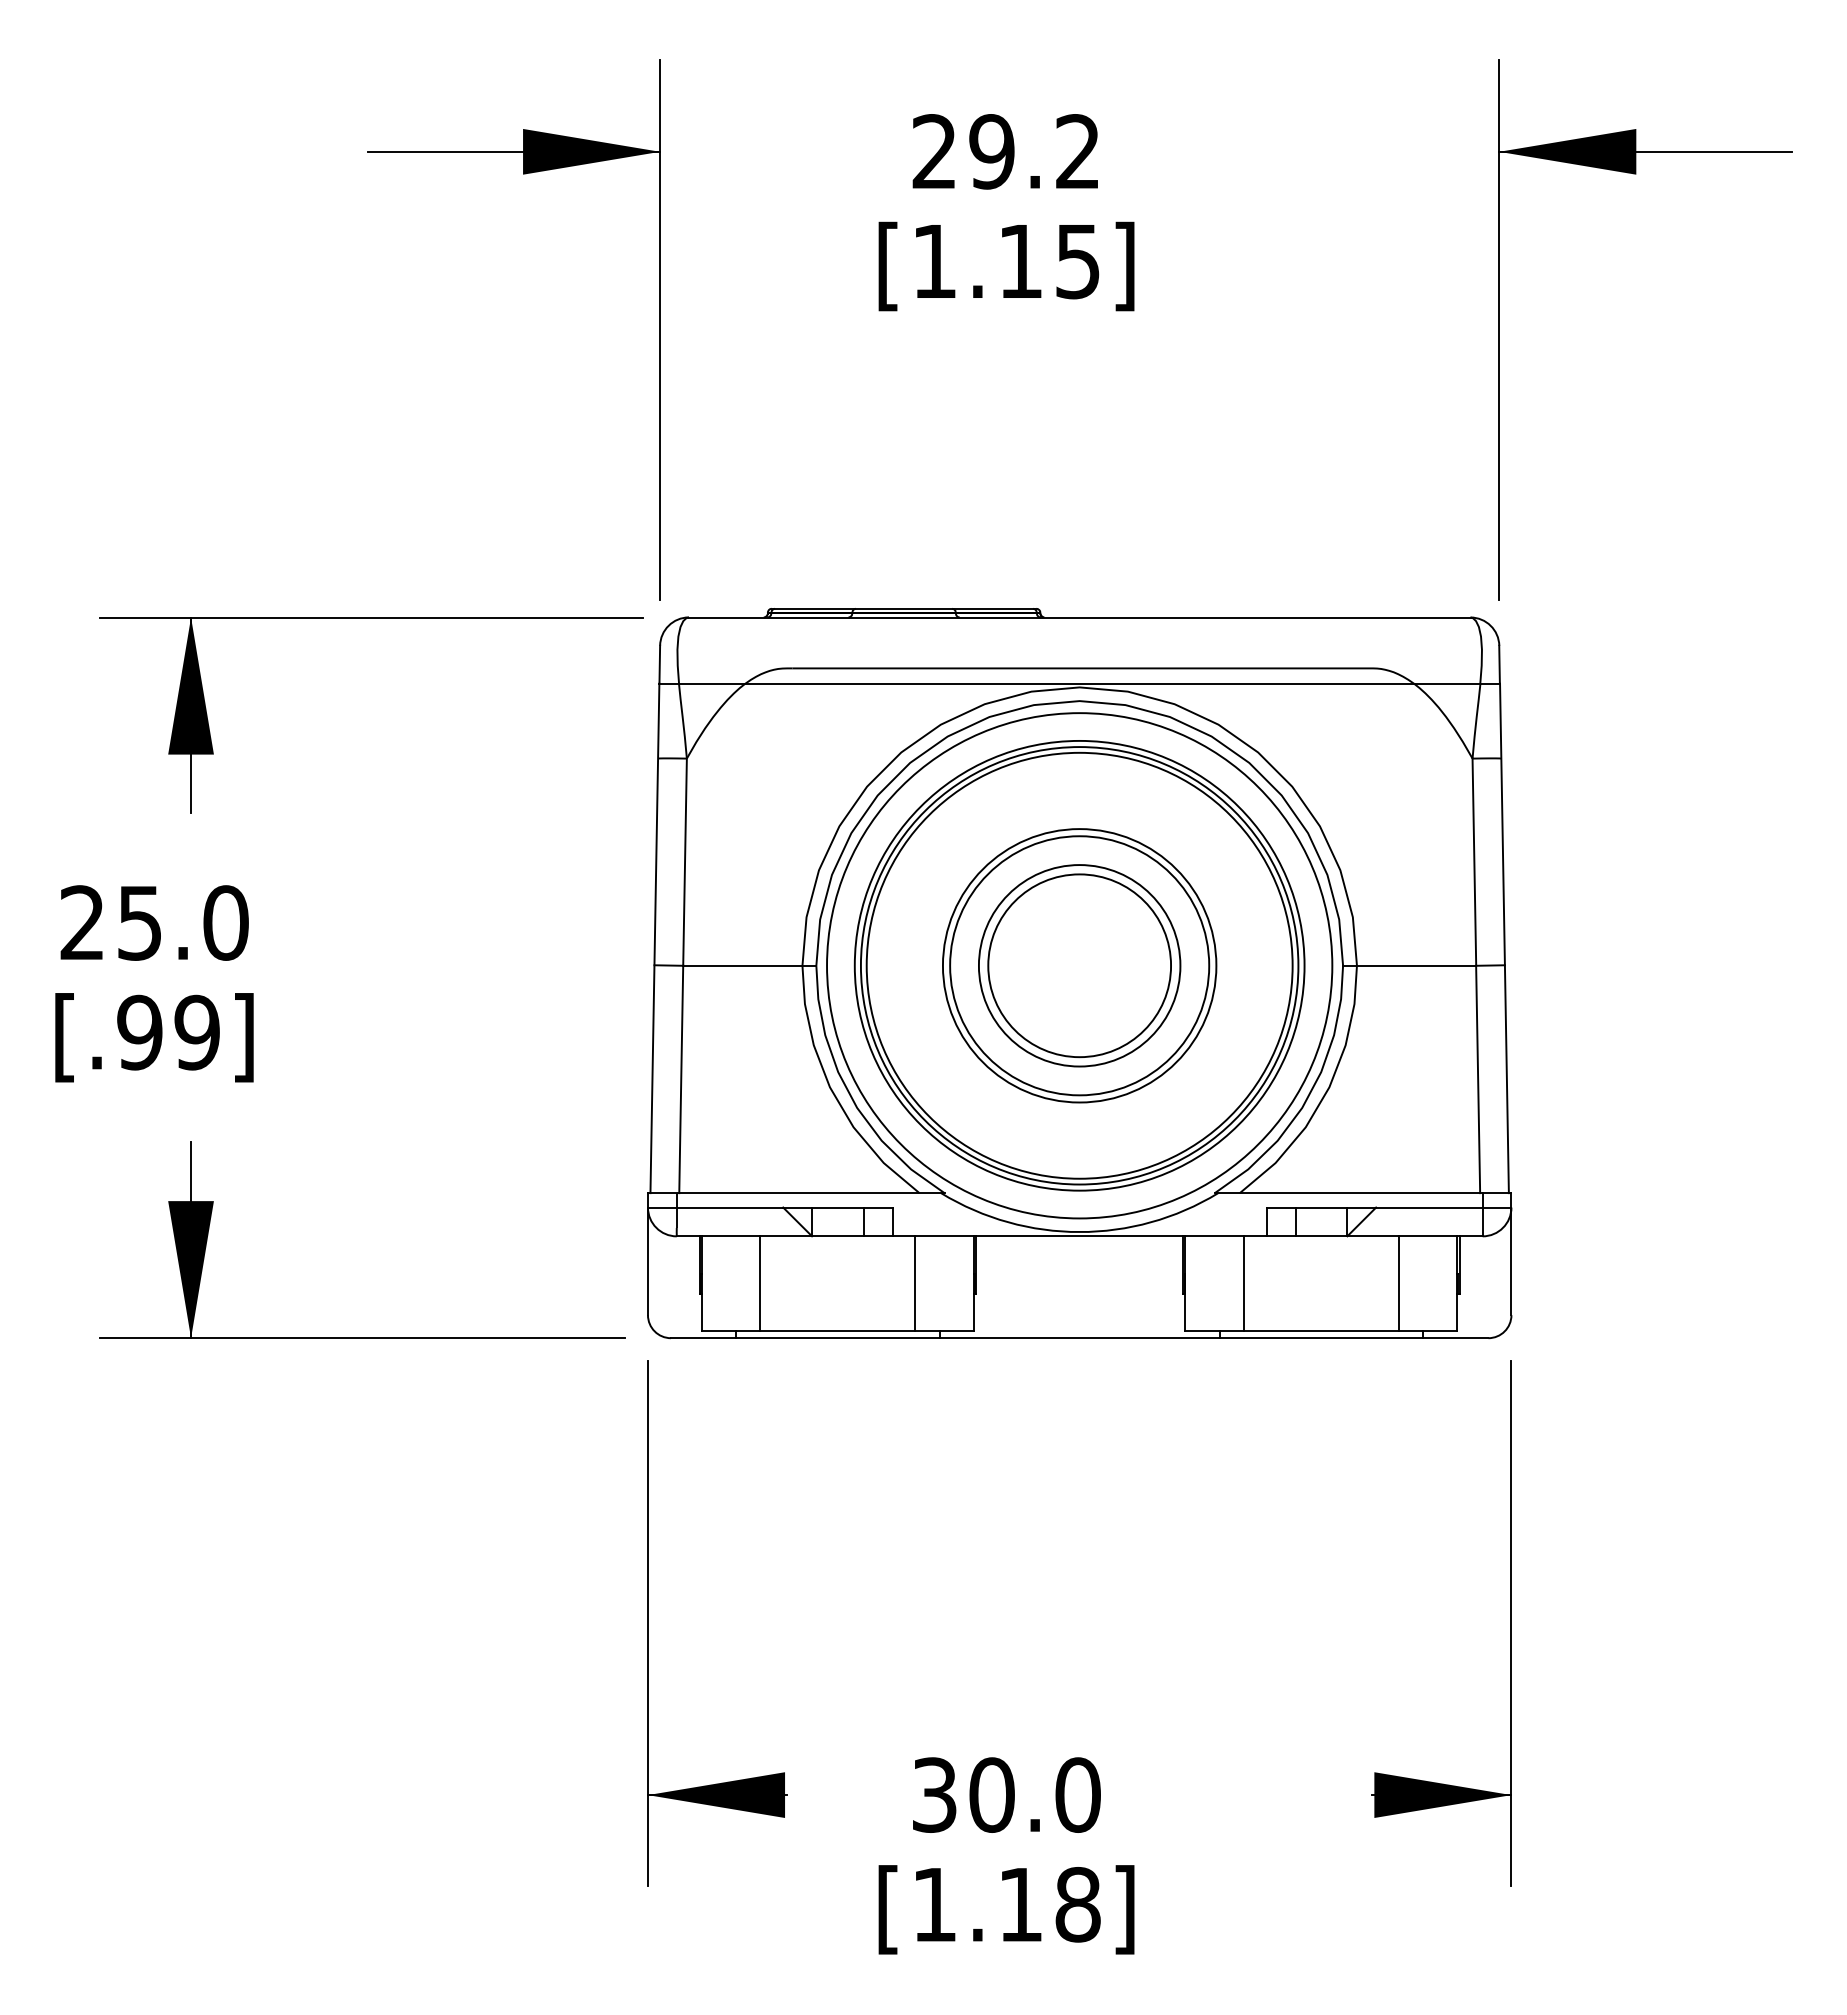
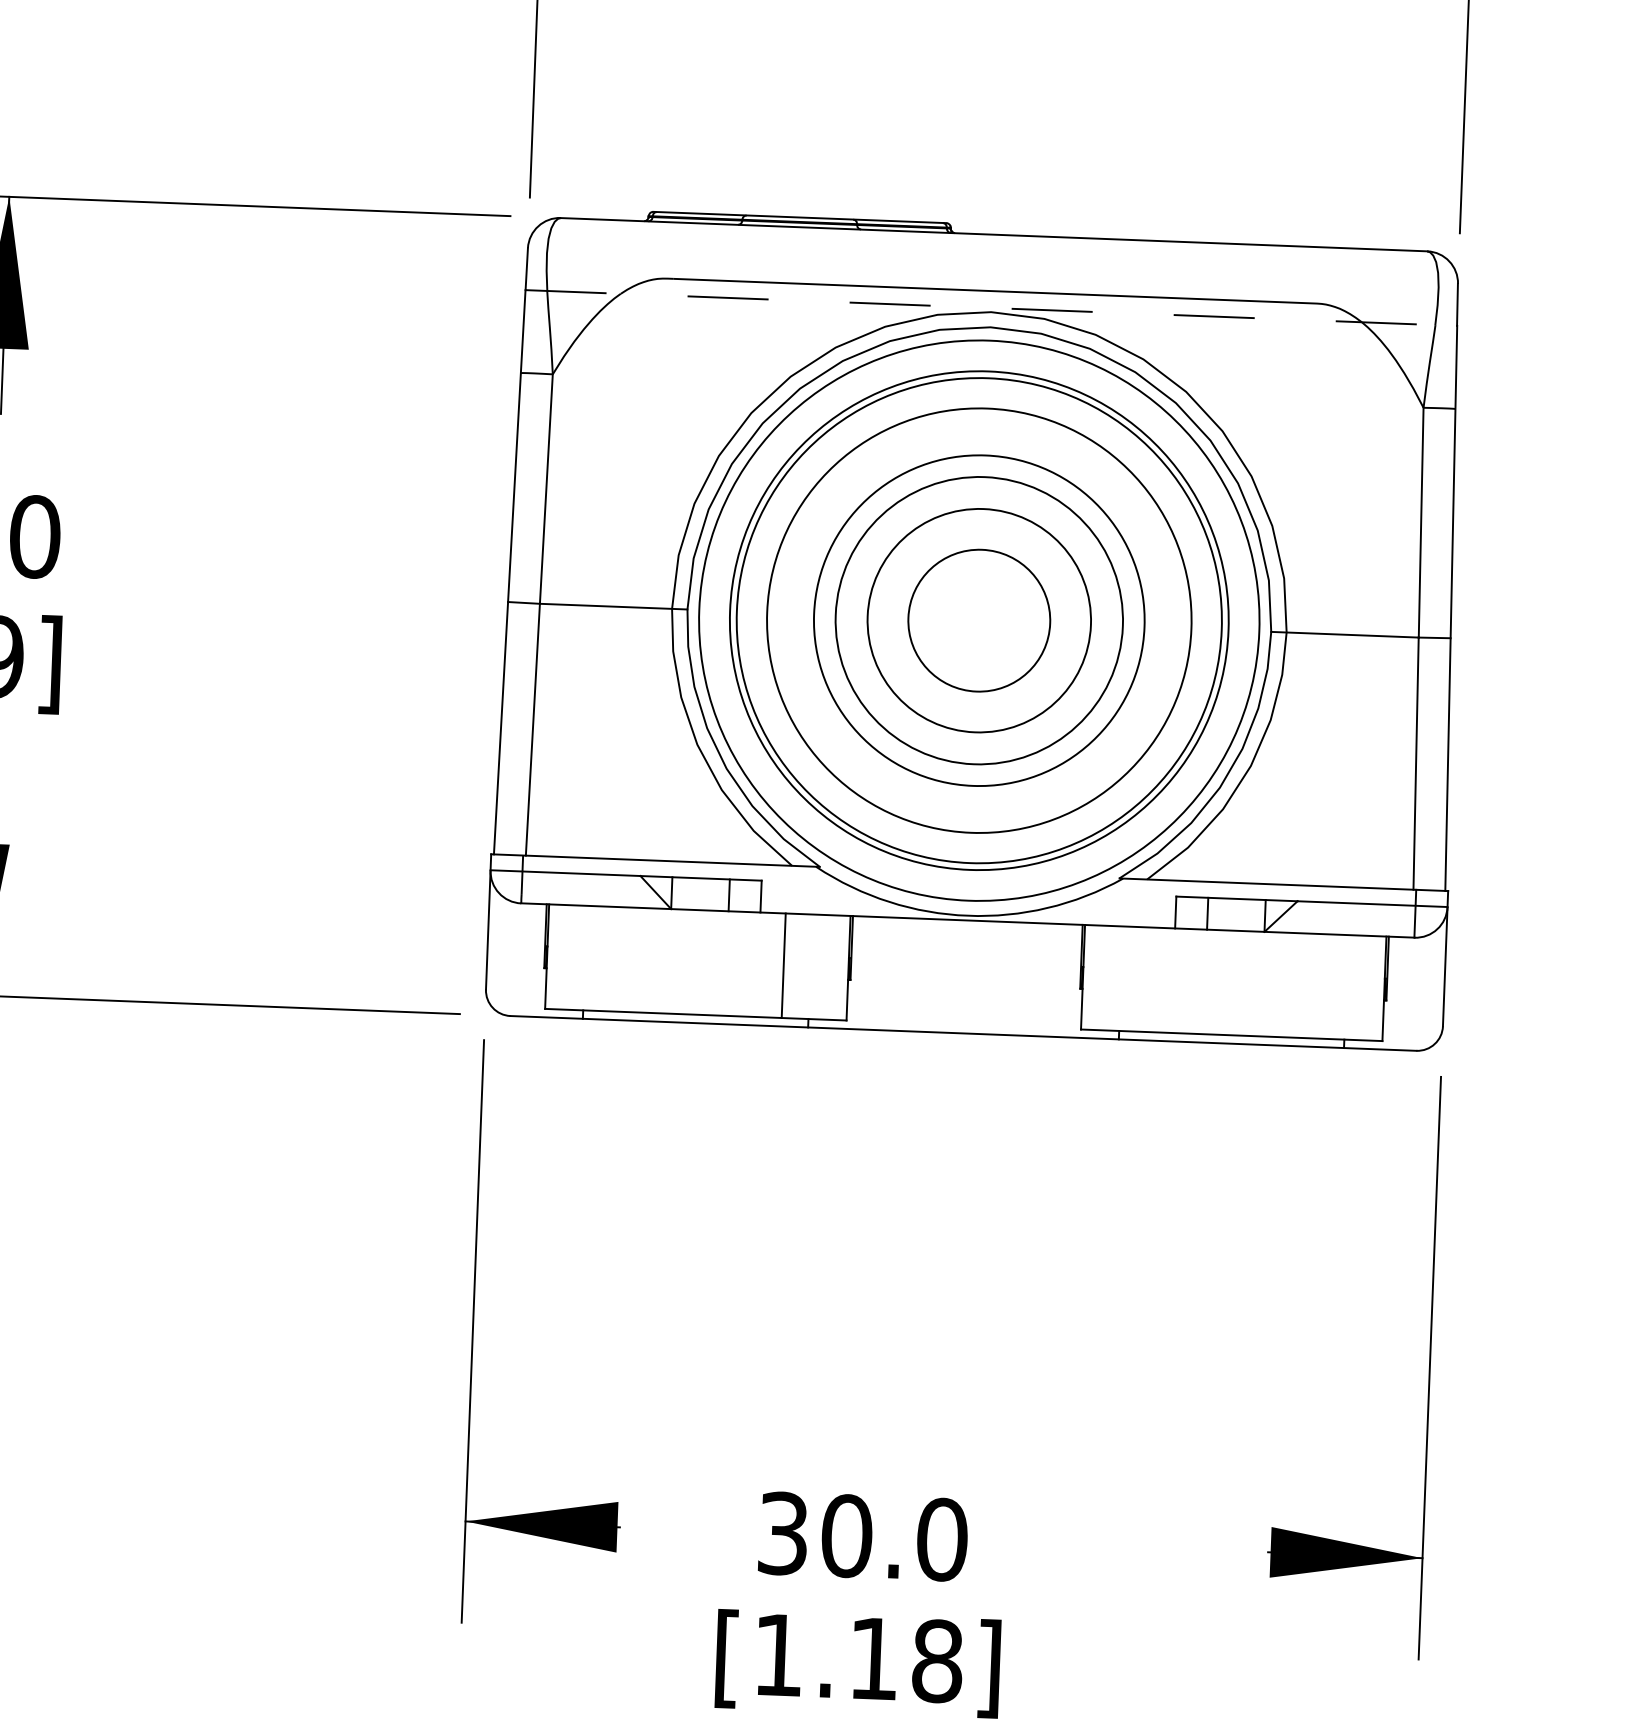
line: (1080, 683) -> (992, 307), solid -> dashed
circle: (1079, 965) -> (979, 620), size x0.7
circle: (1079, 965) -> (979, 620), size x0.7
circle: (1079, 965) -> (979, 620), size x1.4
line: (760, 1283) -> (612, 959), removed
line: (1243, 1283) -> (1147, 979), removed
line: (1398, 1283) -> (1319, 986), removed

